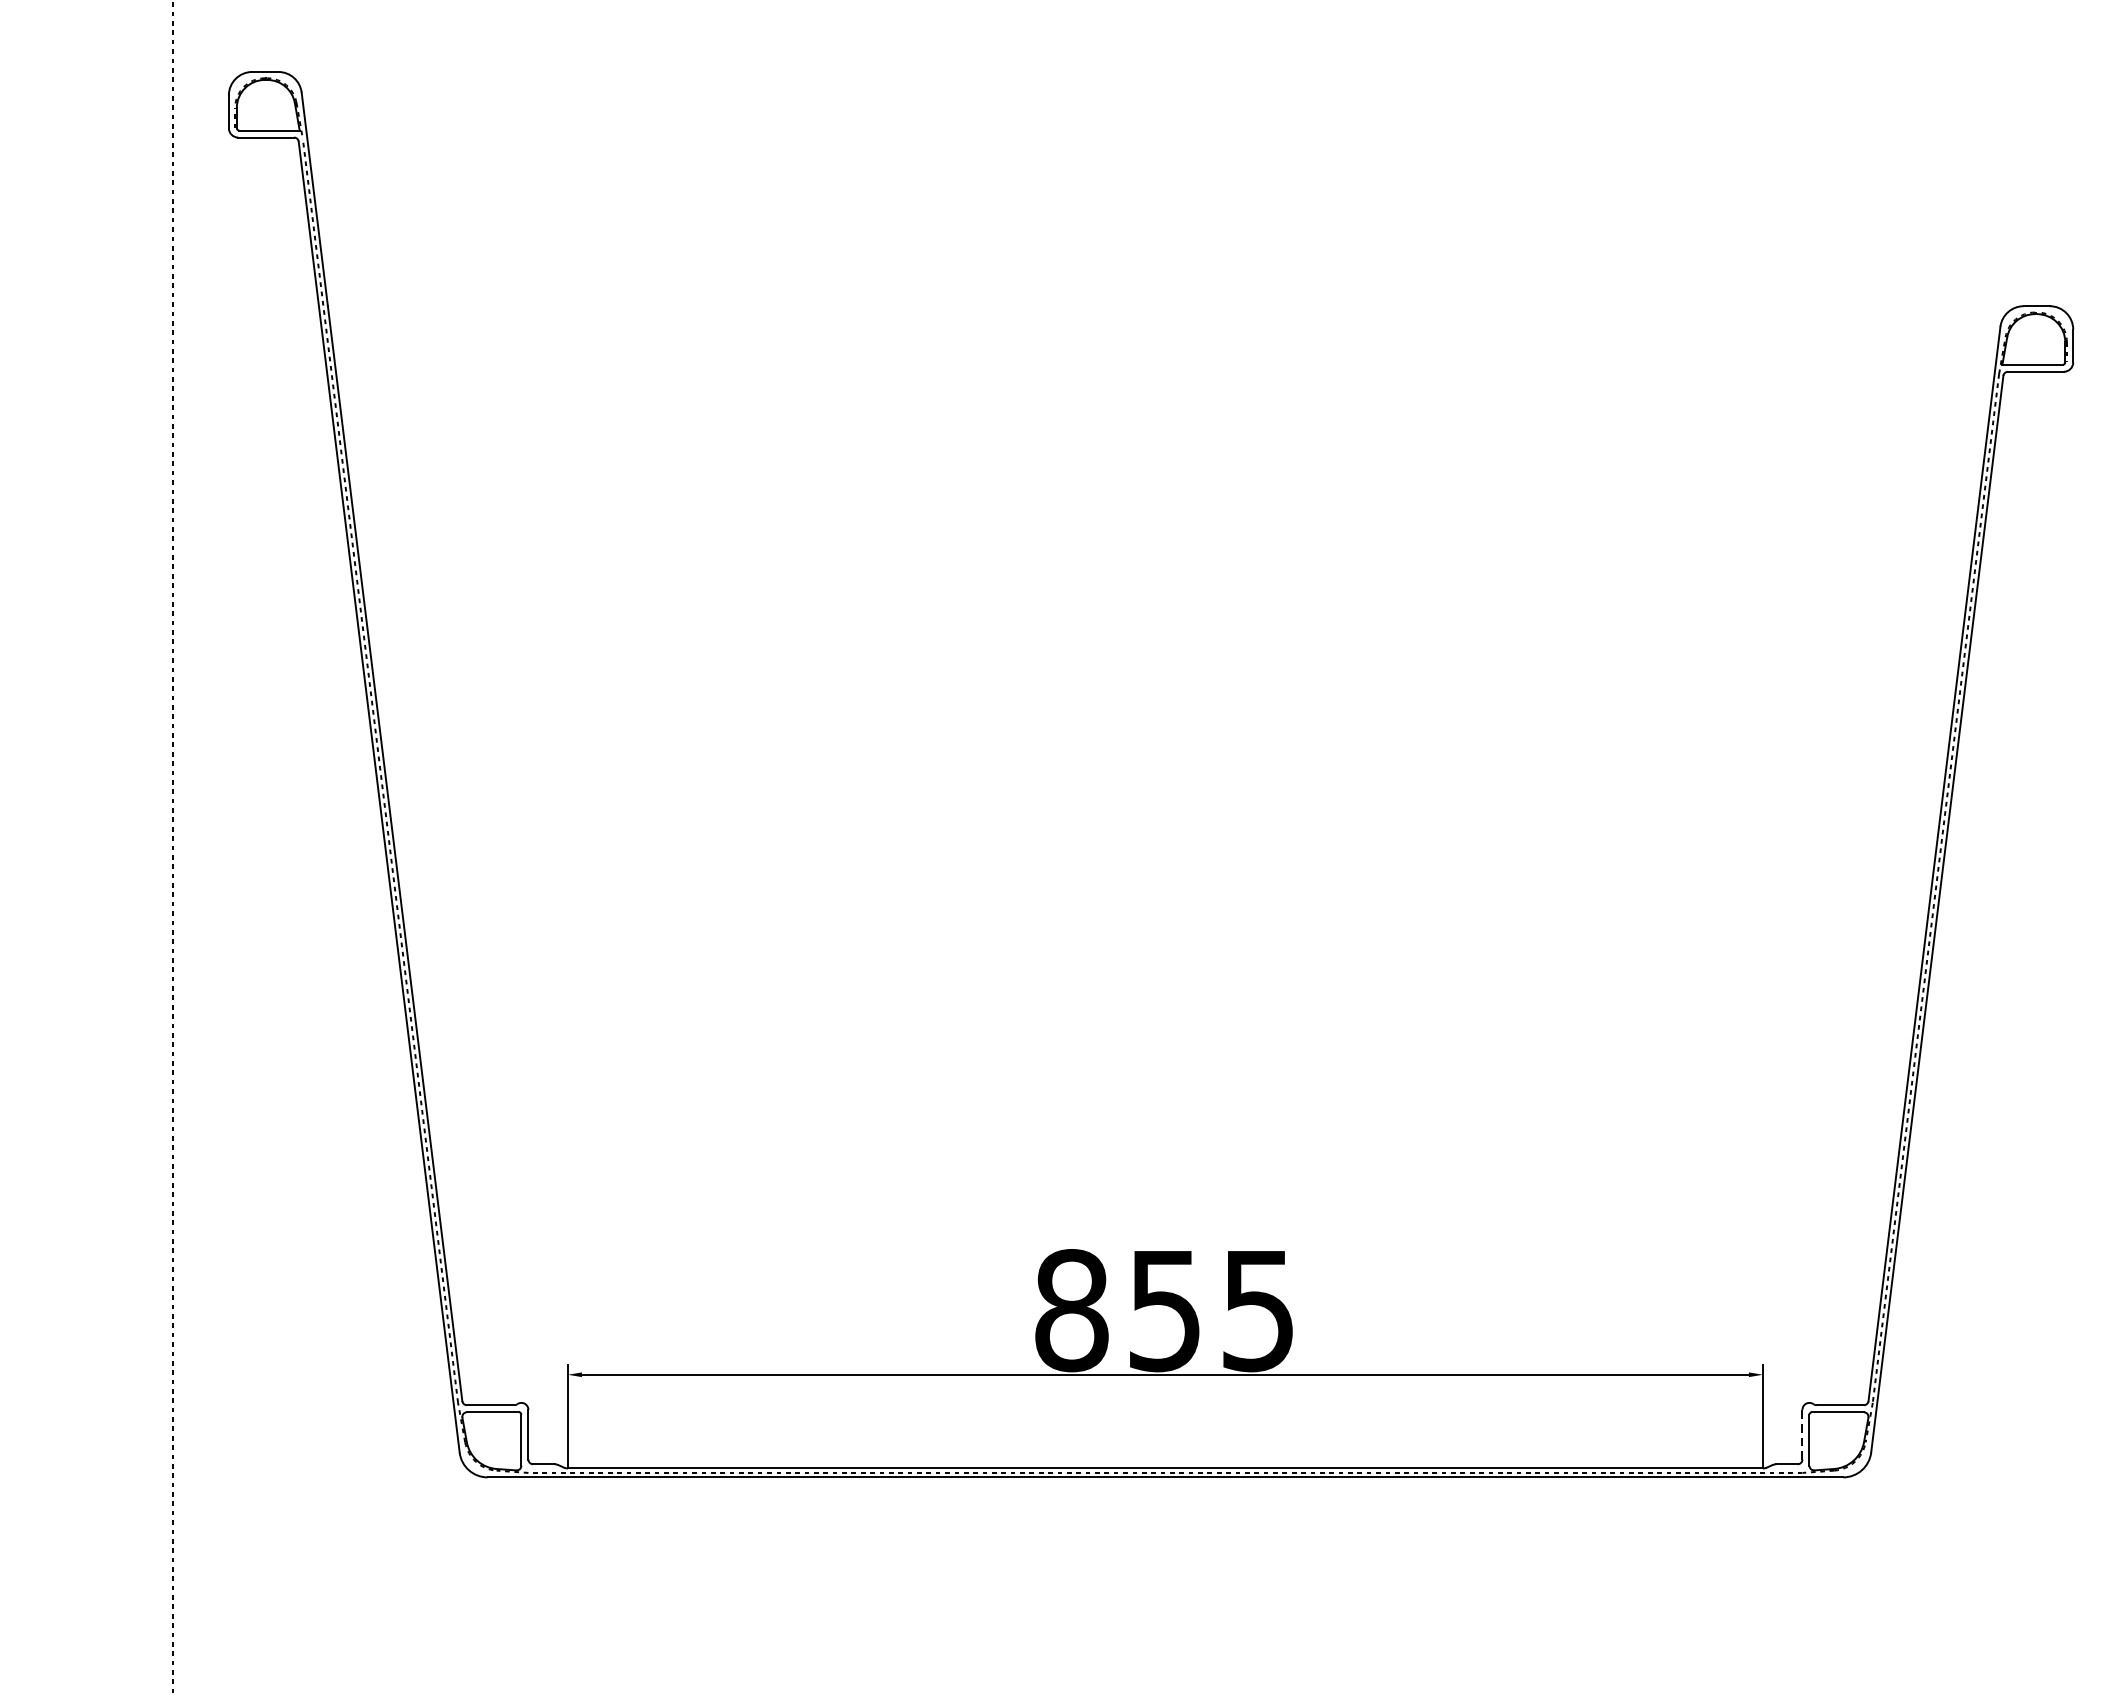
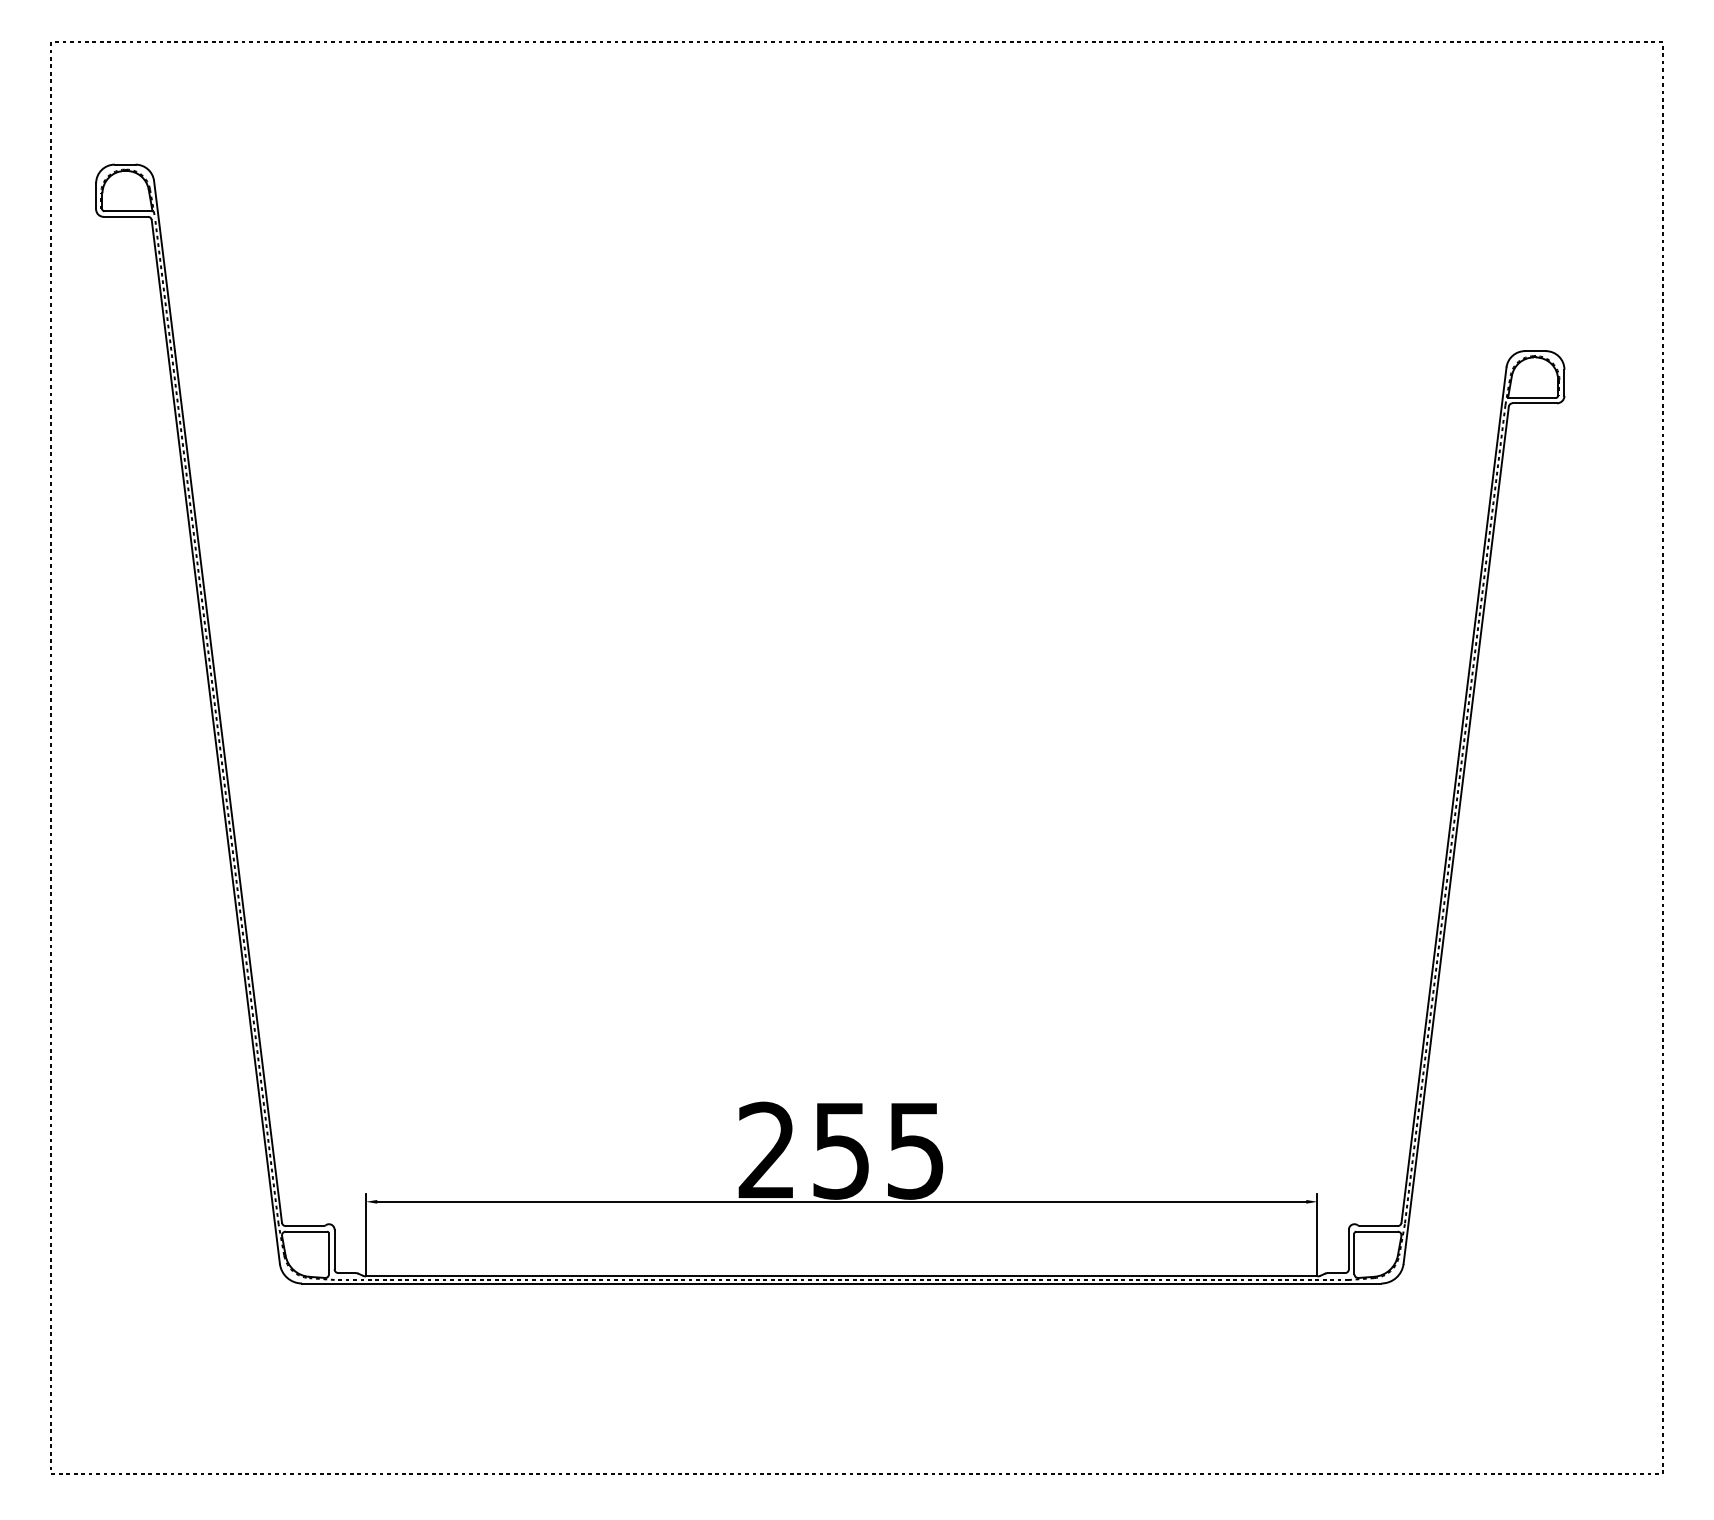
text: (1072, 1310) -> (767, 1150), 855 -> 255
line: (1801, 1434) -> (1348, 1249), dashed -> solid

